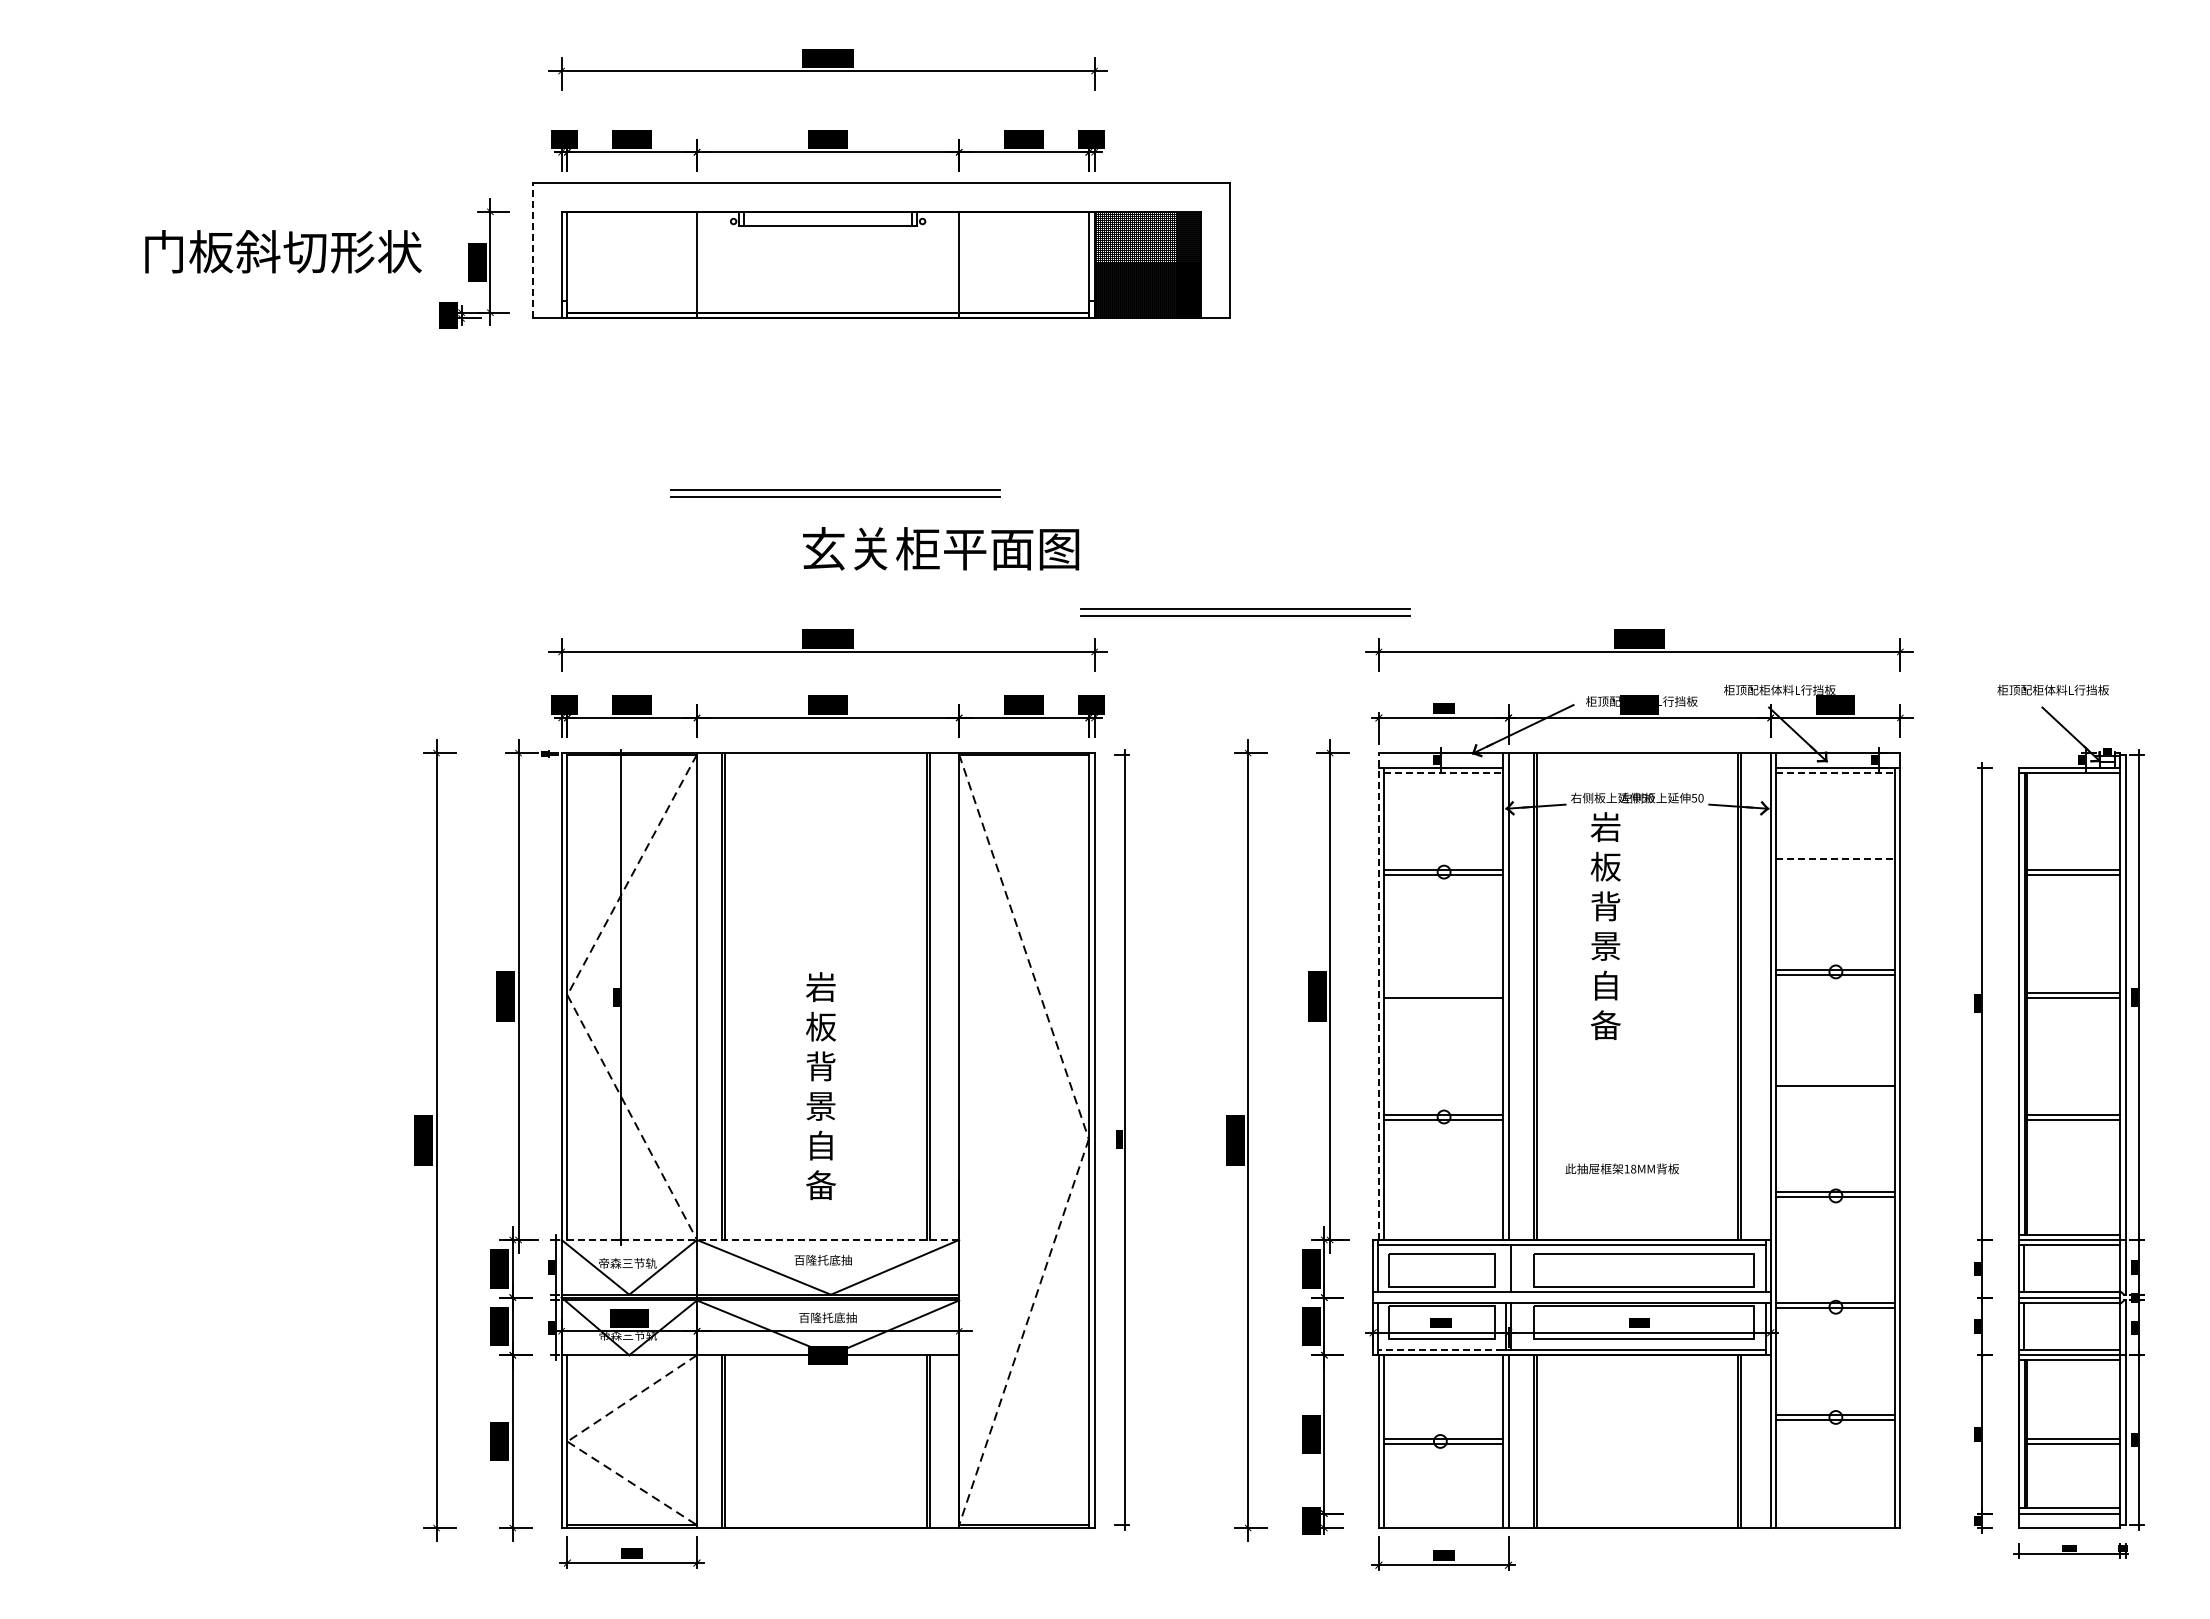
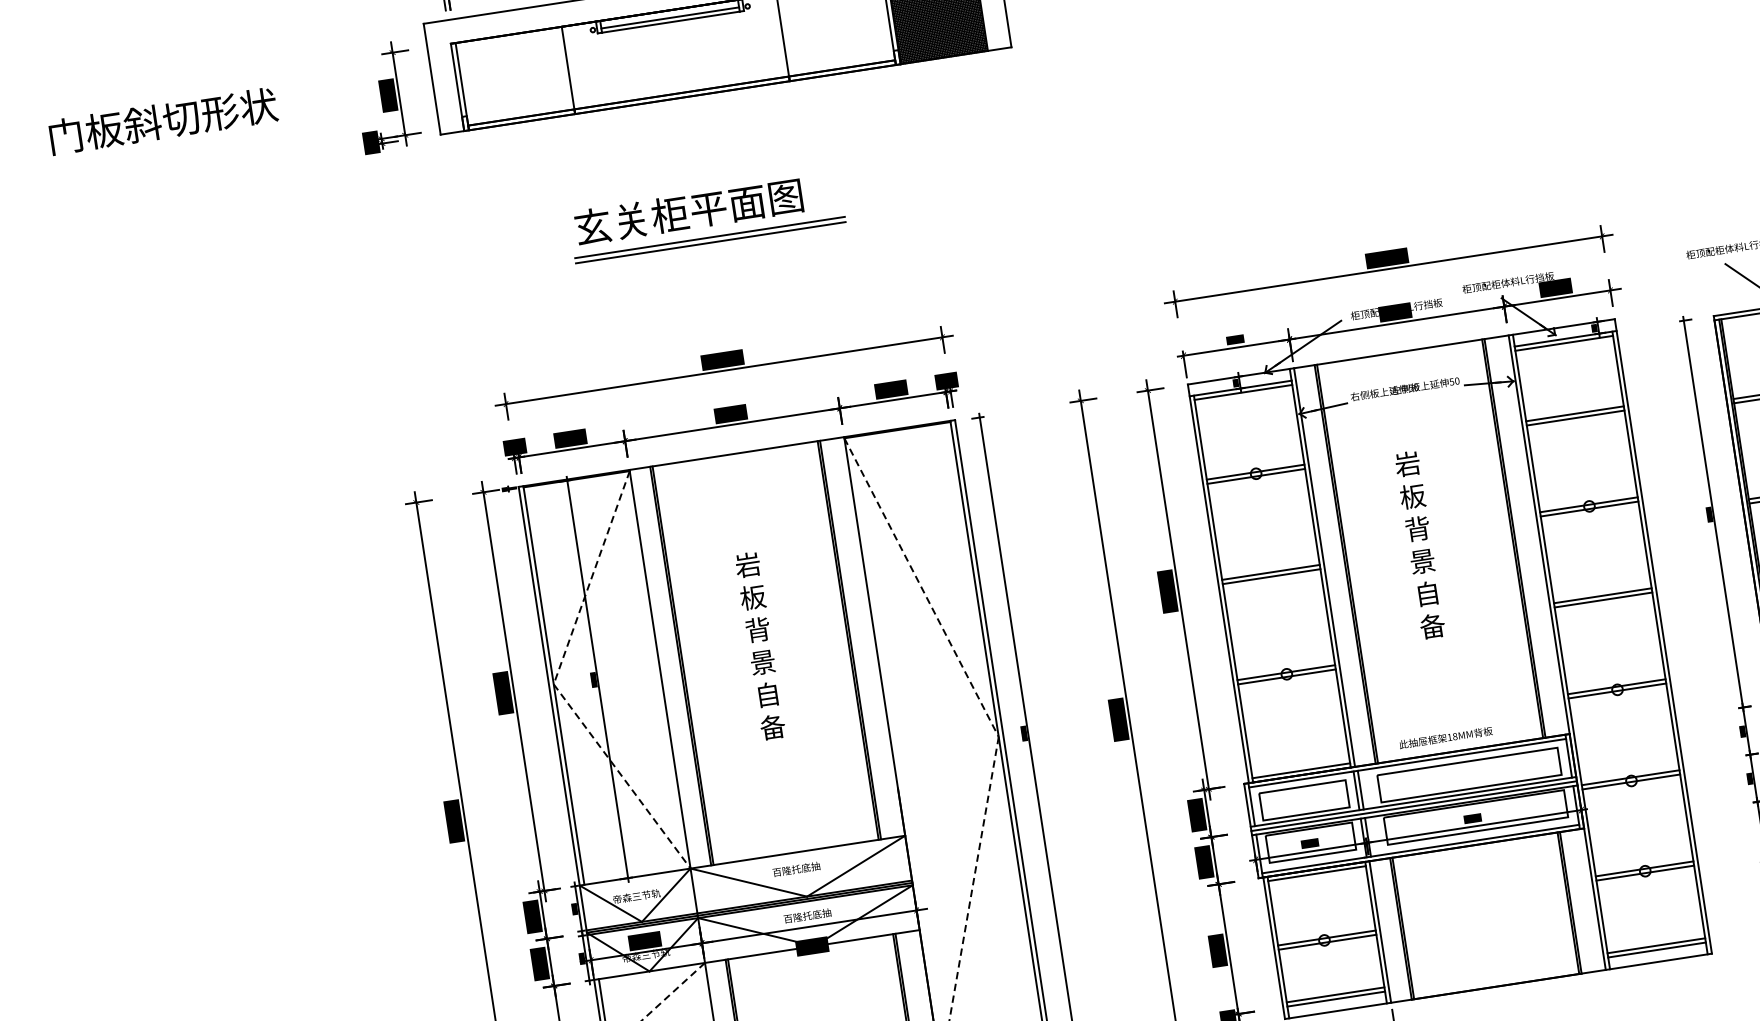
line: (827, 221) -> (669, 18), added
line: (532, 250) -> (431, 79), dashed -> solid
text: (283, 251) -> (163, 120), moved
text: (941, 548) -> (689, 211), moved
part: (1245, 612) -> (1061, 286), removed
line: (1443, 772) -> (1243, 392), dashed -> solid
line: (1835, 772) -> (1564, 343), dashed -> solid
line: (1835, 858) -> (1574, 413), dashed -> solid
line: (1835, 863) -> (1575, 417), added
text: (1605, 926) -> (1419, 545), moved
line: (1443, 992) -> (1270, 572), added
line: (1378, 996) -> (1218, 583), dashed -> solid
line: (1835, 1081) -> (1602, 596), added
text: (821, 1086) -> (760, 646), moved
text: (1621, 1168) -> (1445, 737), moved
line: (1443, 1234) -> (1301, 770), added
line: (760, 1239) -> (742, 860), dashed -> solid
line: (1505, 1268) -> (1356, 790), added
line: (1571, 1297) -> (1413, 806), added
line: (1440, 1350) -> (1313, 865), dashed -> solid
line: (1443, 1360) -> (1316, 873), added
line: (1443, 1508) -> (1335, 994), added
line: (1835, 1508) -> (1656, 945), added
line: (1443, 1513) -> (1336, 999), added
line: (1835, 1513) -> (1656, 949), added

